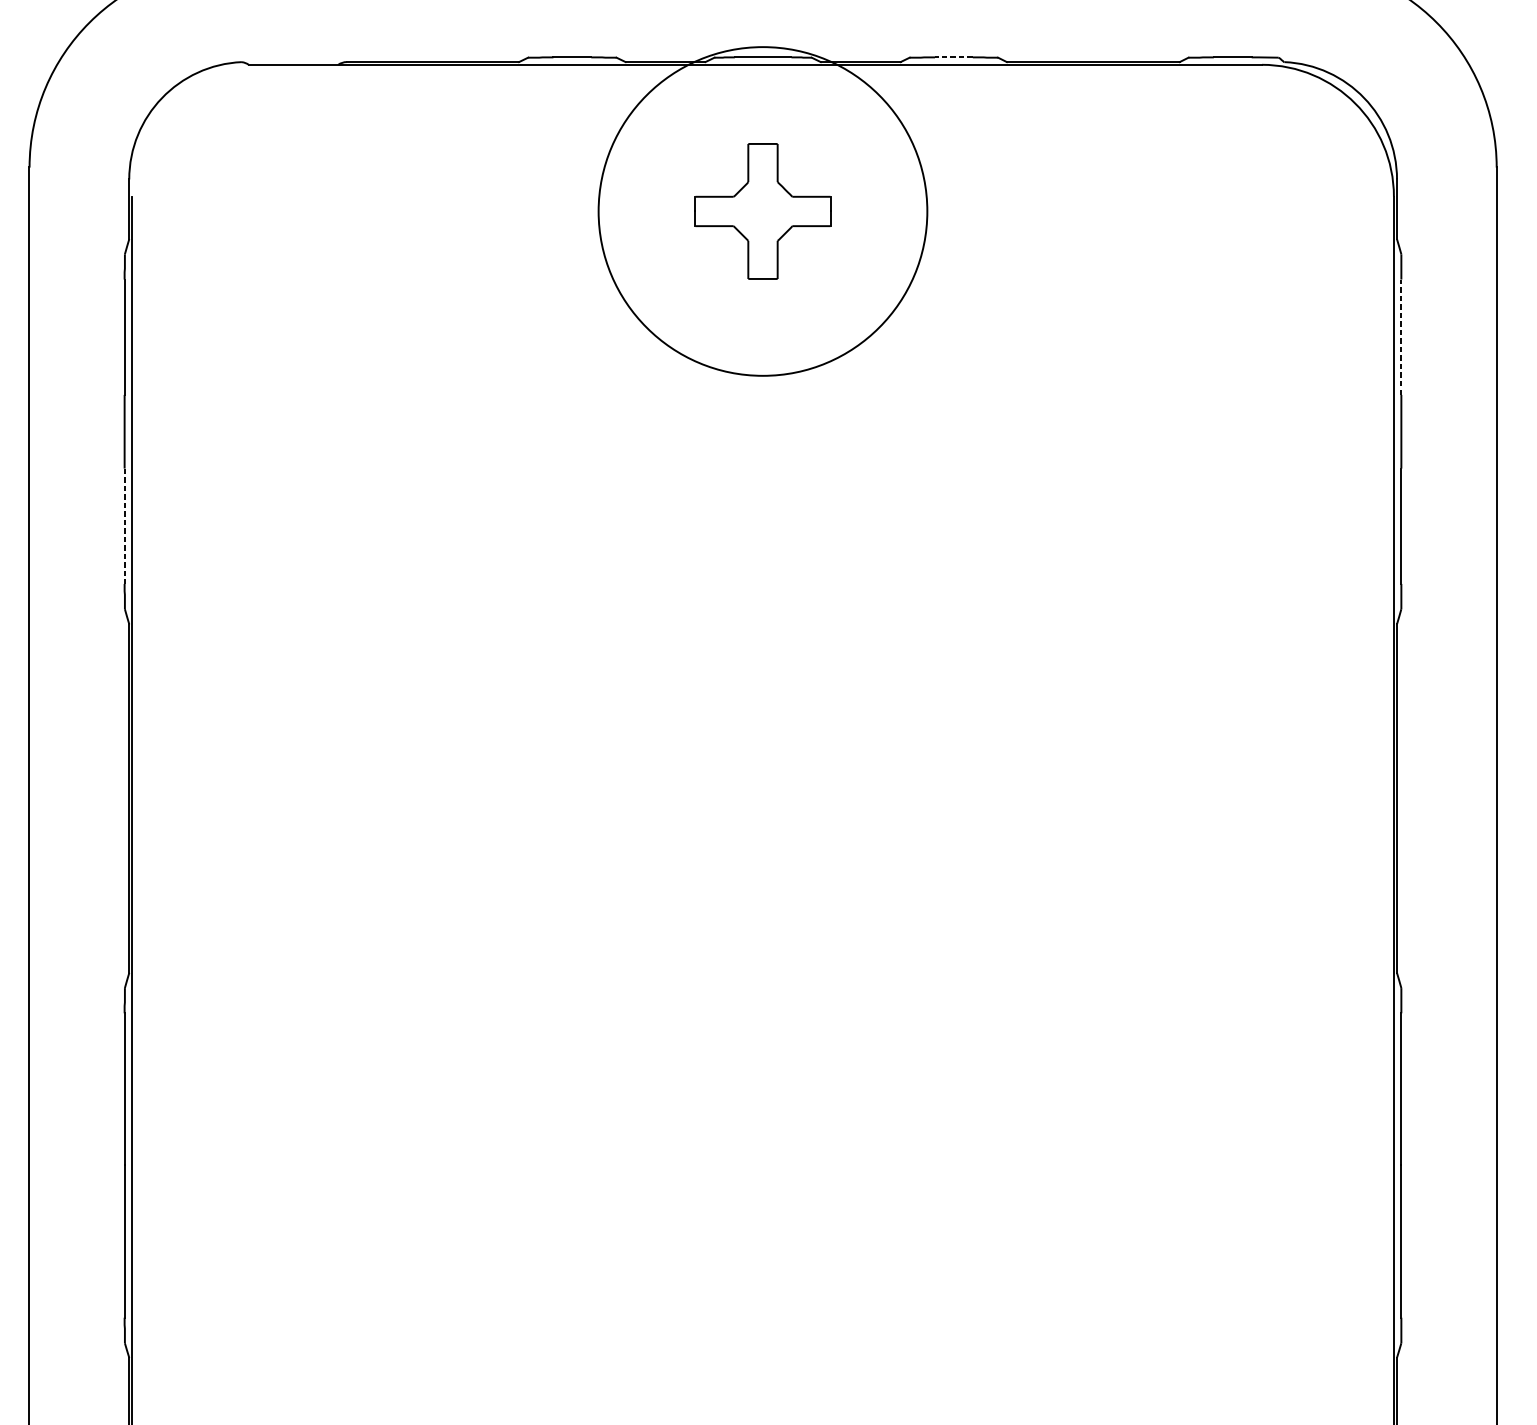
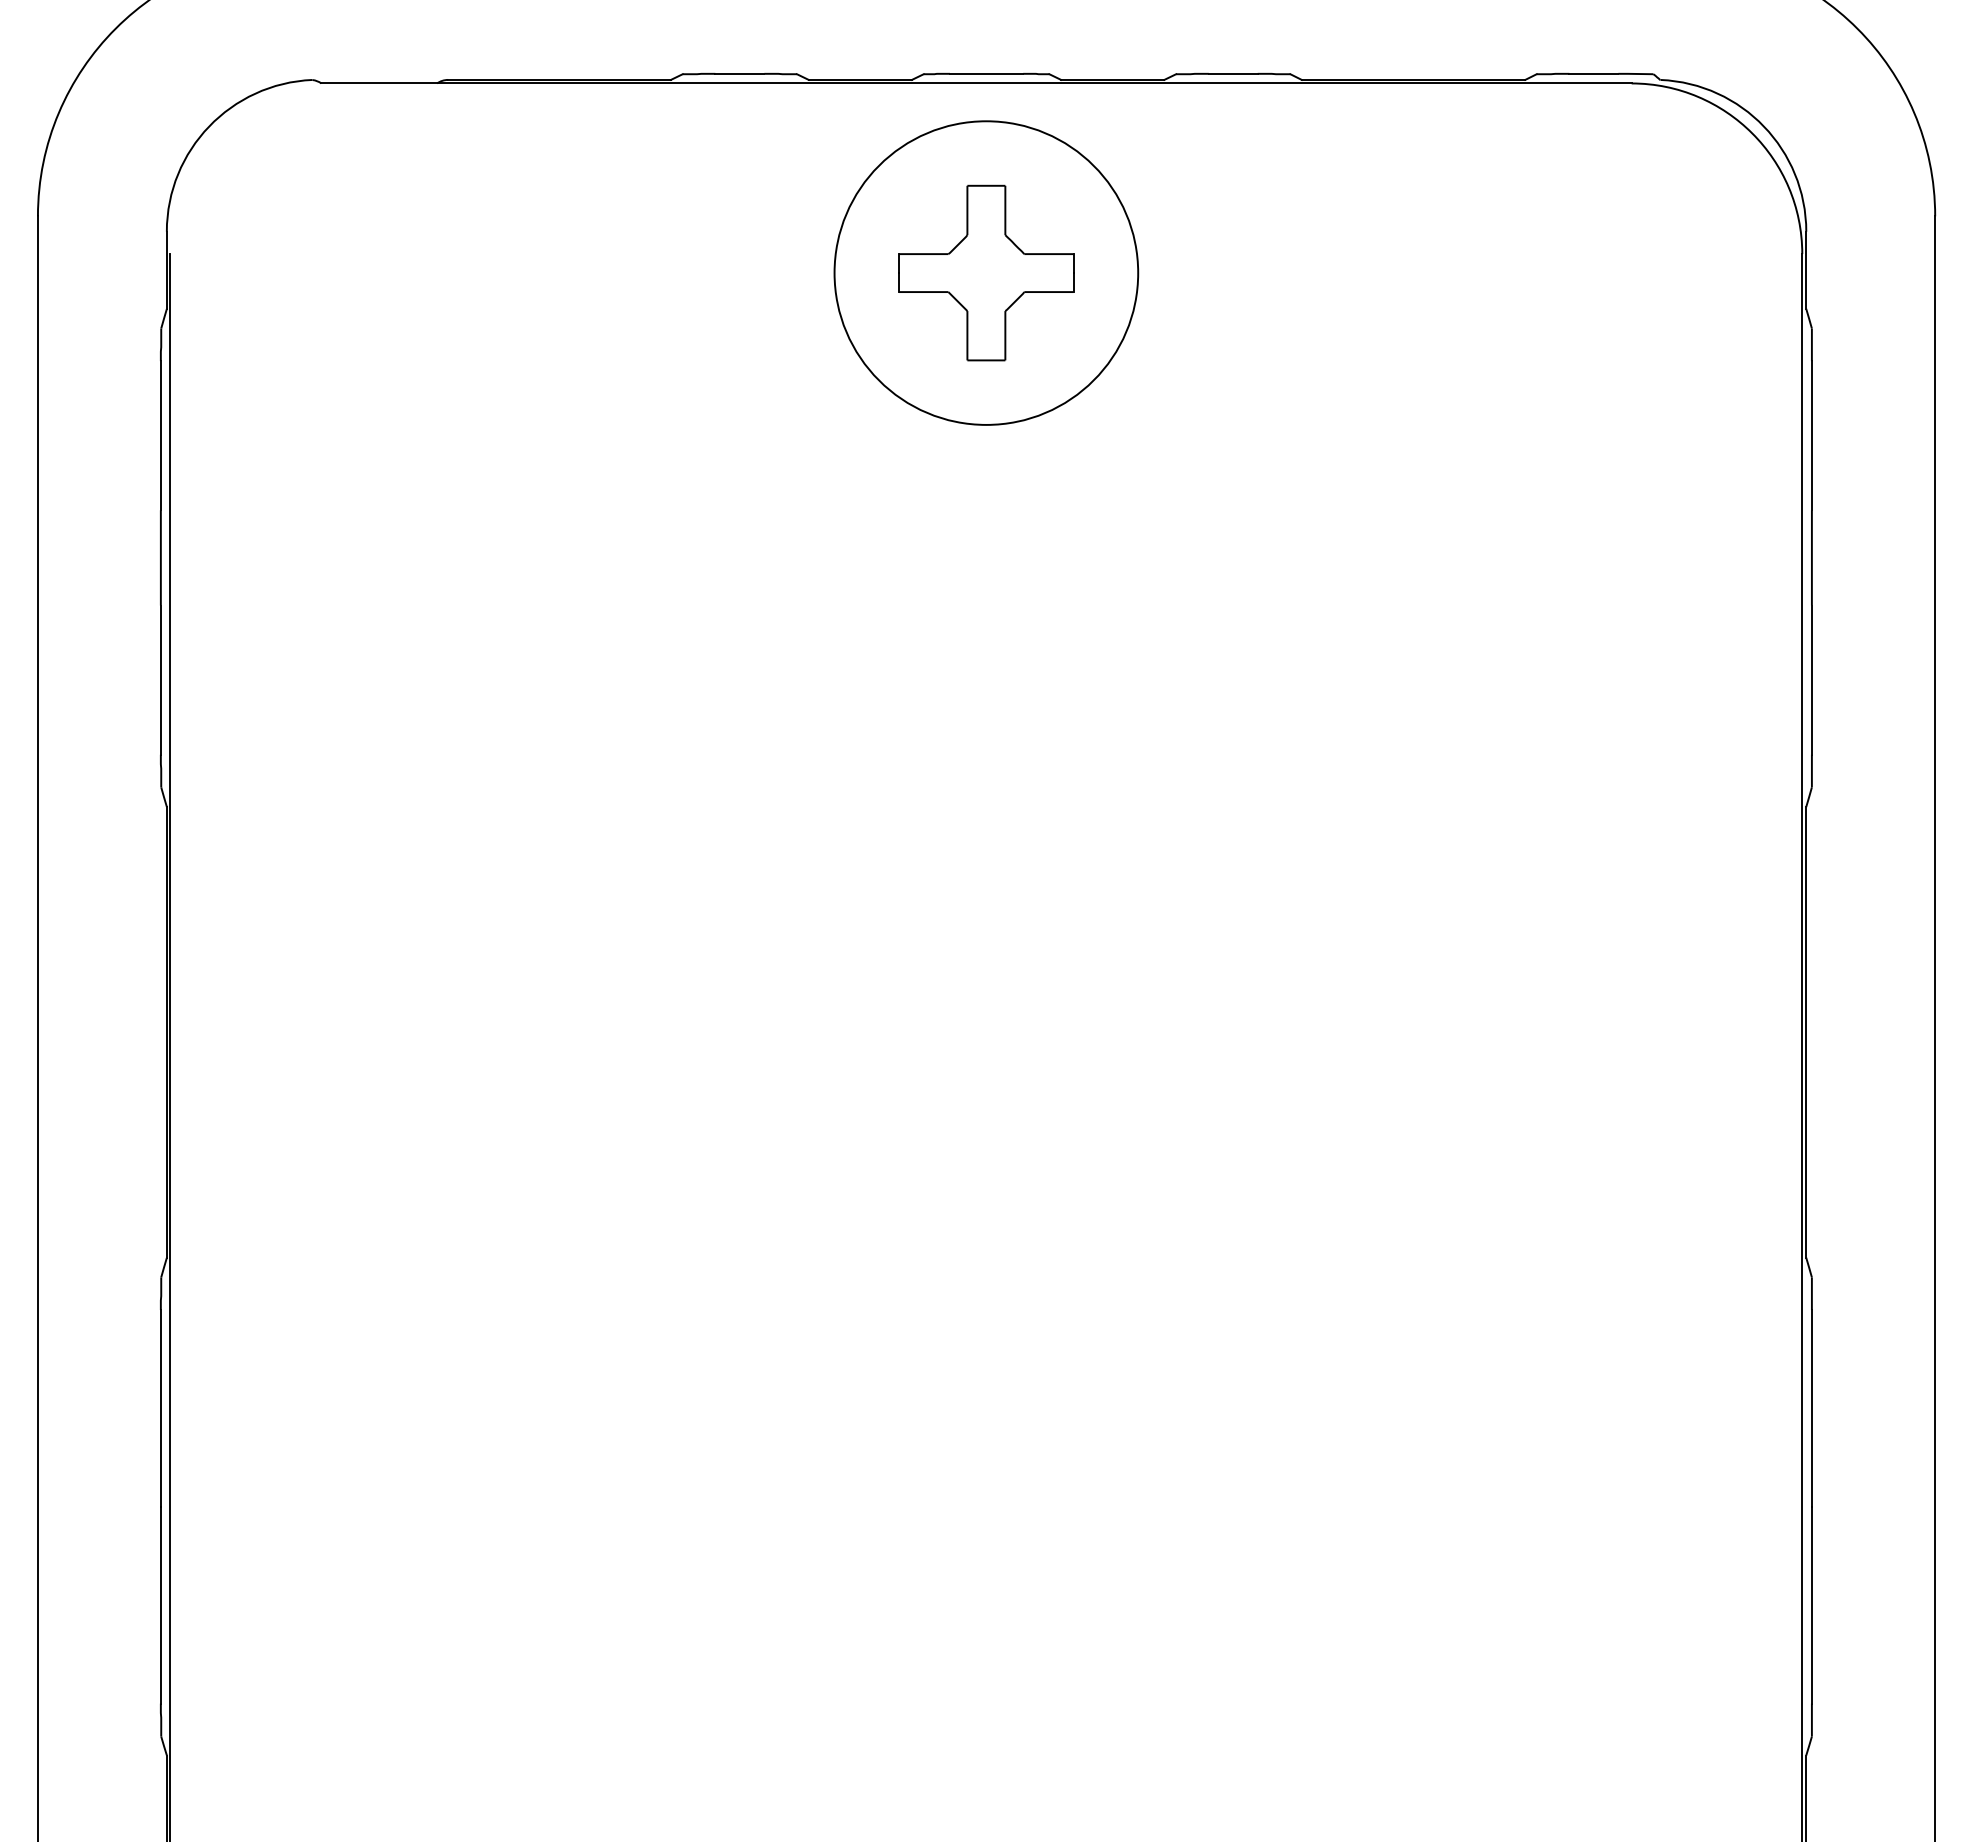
line: (953, 57) -> (1232, 73), dashed -> solid
circle: (763, 211) -> (986, 272), size x0.71
line: (1401, 337) -> (1811, 435), dashed -> solid
line: (124, 526) -> (160, 680), dashed -> solid

